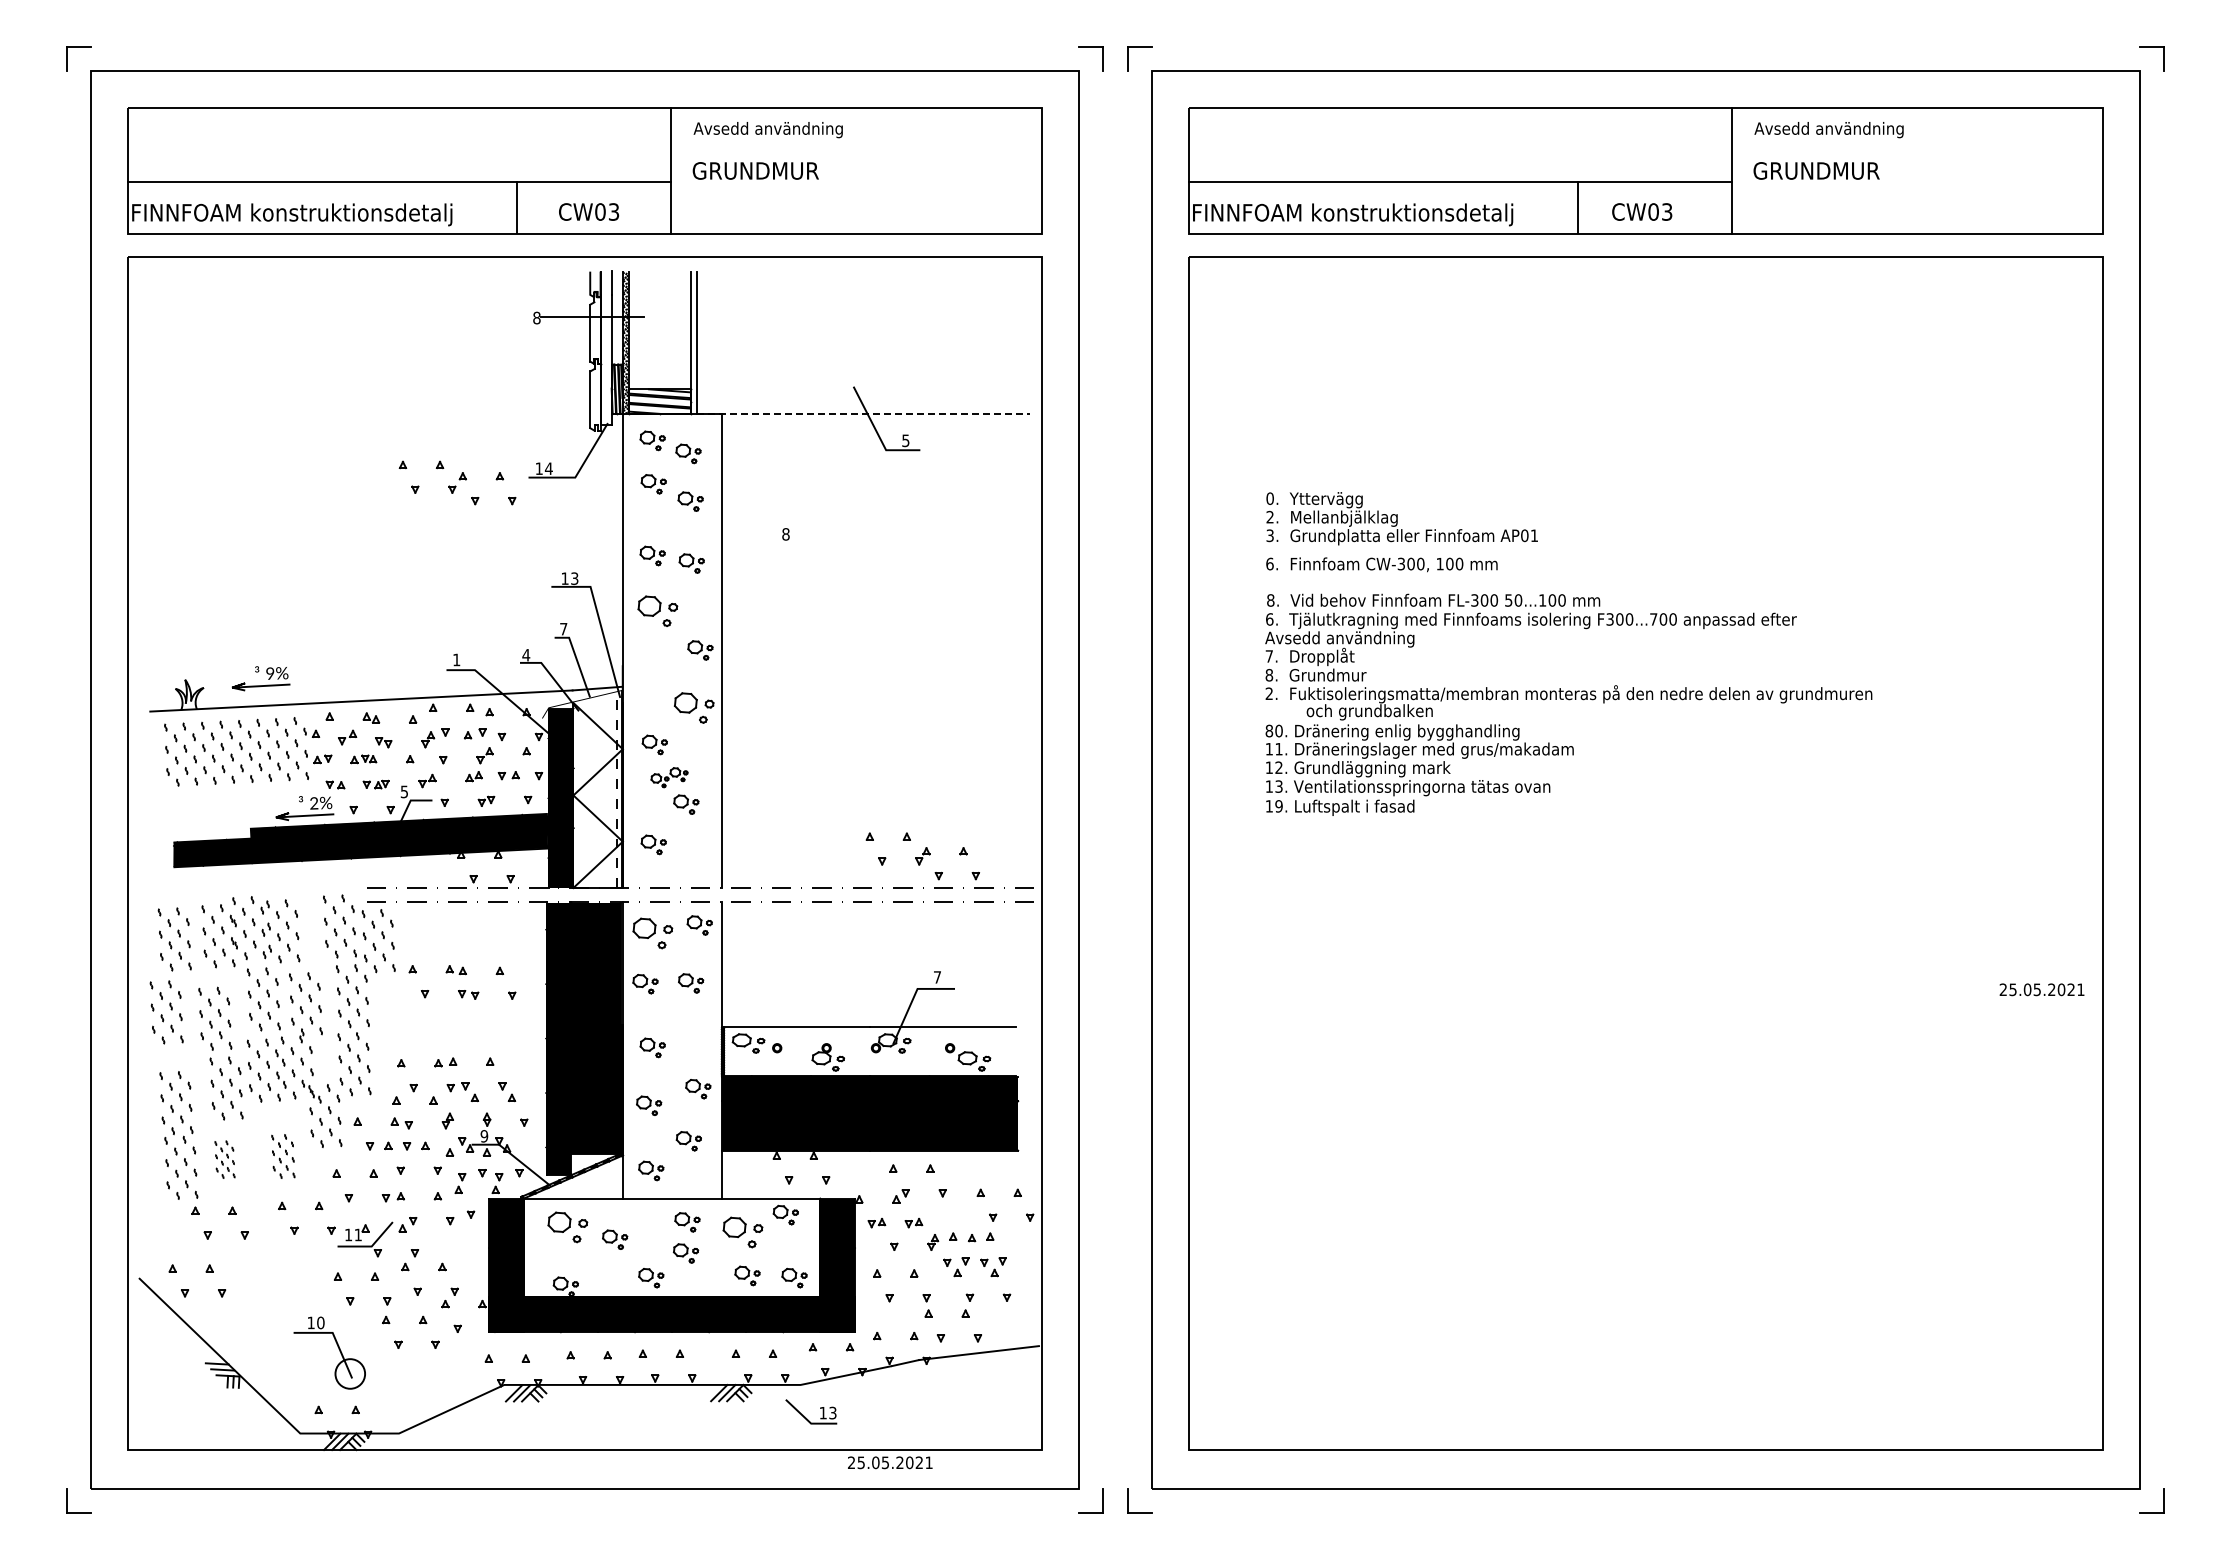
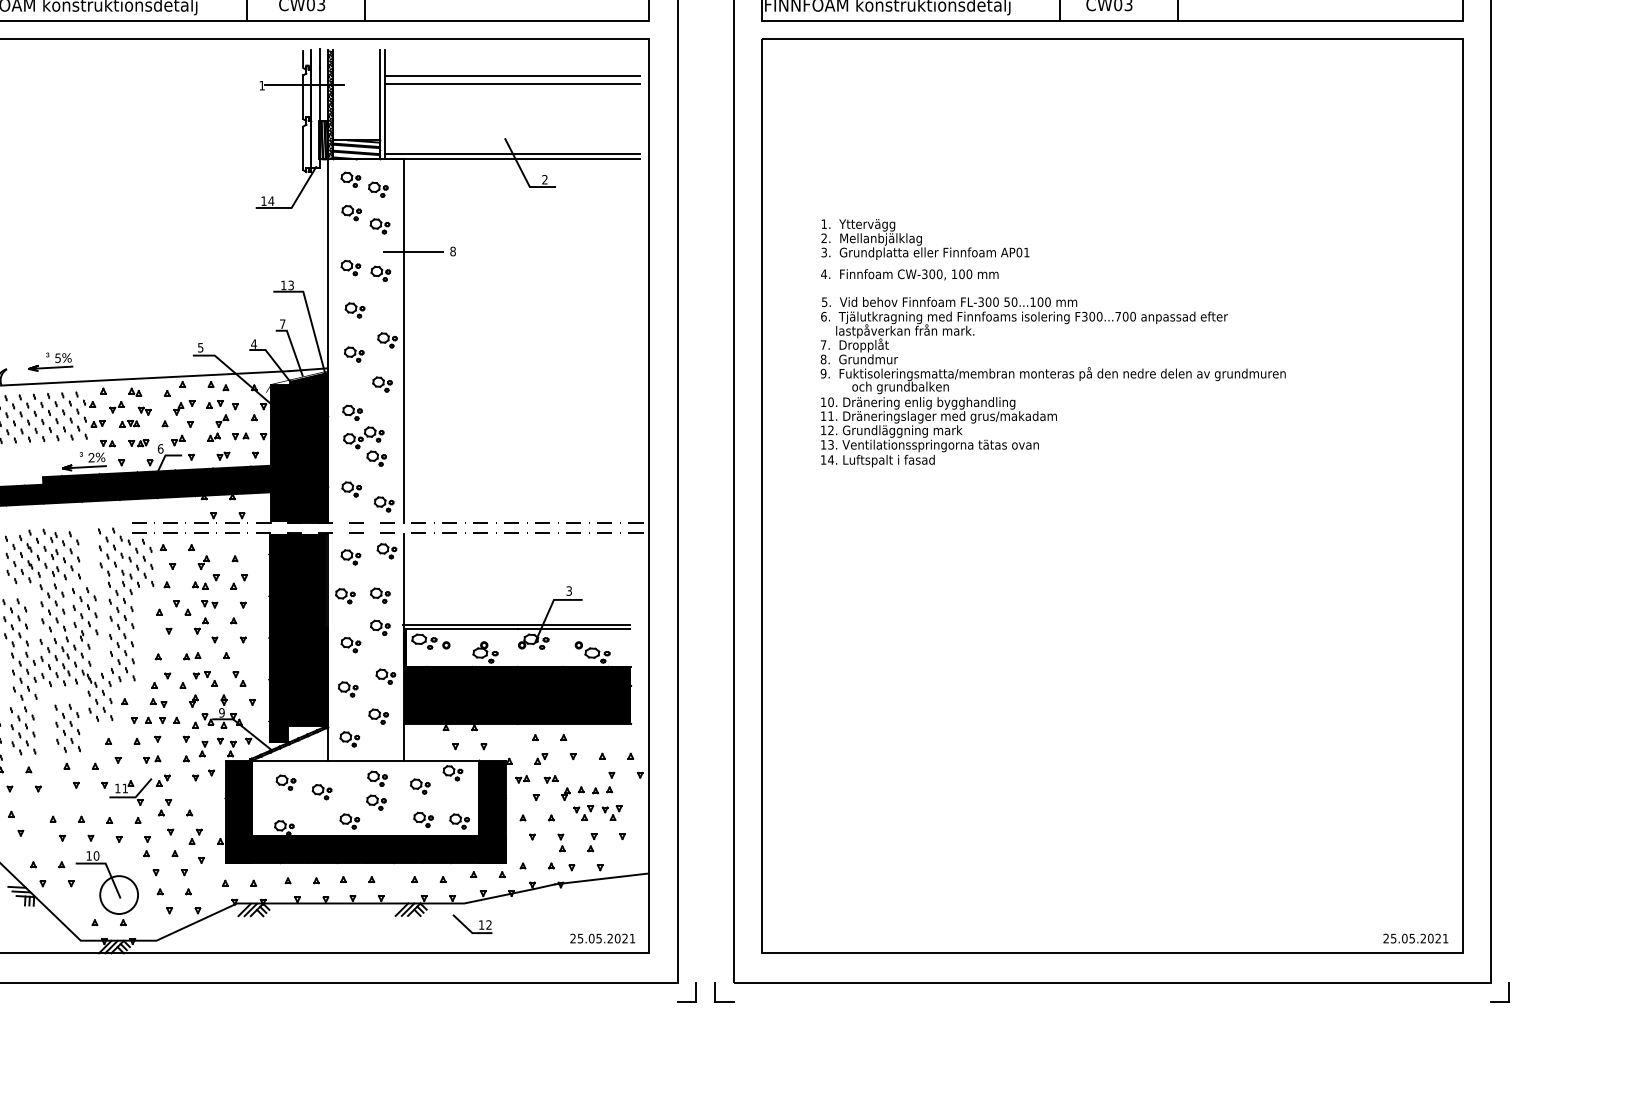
line: (862, 305) -> (511, 76), added
line: (862, 315) -> (511, 83), added
text: (536, 317) -> (261, 85), 8 -> 1
line: (862, 406) -> (511, 153), added
line: (863, 414) -> (512, 159), dashed -> solid
text: (905, 440) -> (544, 179), 5 -> 2
part: (457, 482) -> (201, 625), moved
text: (1269, 498) -> (823, 224), 0. -> 1.
line: (733, 534) -> (412, 251), added
text: (1269, 563) -> (823, 273), 6. -> 4.
text: (1270, 600) -> (824, 302), 8. -> 5.
part: (658, 611) -> (355, 310), size x0.62
text: (1365, 638) -> (897, 331), Avsedd användning -> lastpåverkan från mark.
text: (456, 659) -> (200, 347), 1 -> 5
part: (657, 668) -> (354, 354), added
text: (270, 673) -> (57, 358), 9% -> 5%
text: (1269, 693) -> (823, 373), 2. -> 9.
part: (693, 707) -> (382, 384), size x0.62
text: (1269, 730) -> (823, 401), 80. -> 10.
part: (669, 777) -> (363, 437), size x1.43
fill: (597, 789) -> (308, 447), added
text: (404, 791) -> (160, 448), 5 -> 6
text: (1278, 806) -> (830, 460), 19. -> 14.
part: (922, 856) -> (203, 562), moved
part: (696, 864) -> (384, 504), added
part: (652, 933) -> (350, 557), size x0.62
text: (937, 977) -> (569, 591), 7 -> 3
text: (2041, 989) -> (1415, 938), moved
line: (868, 1021) -> (516, 624), added
part: (691, 1025) -> (380, 627), added
part: (283, 1156) -> (67, 728), size x1.43
part: (224, 1159) -> (22, 730), size x1.67
part: (568, 1227) -> (286, 782), size x0.62
part: (743, 1232) -> (420, 786), size x0.62
part: (297, 1278) -> (78, 821), added
part: (271, 1338) -> (58, 867), added
circle: (350, 1373) -> (119, 894), size x1.67
part: (436, 1373) -> (185, 894), added
text: (832, 1413) -> (488, 925), 13 -> 12
text: (890, 1462) -> (602, 938), moved

